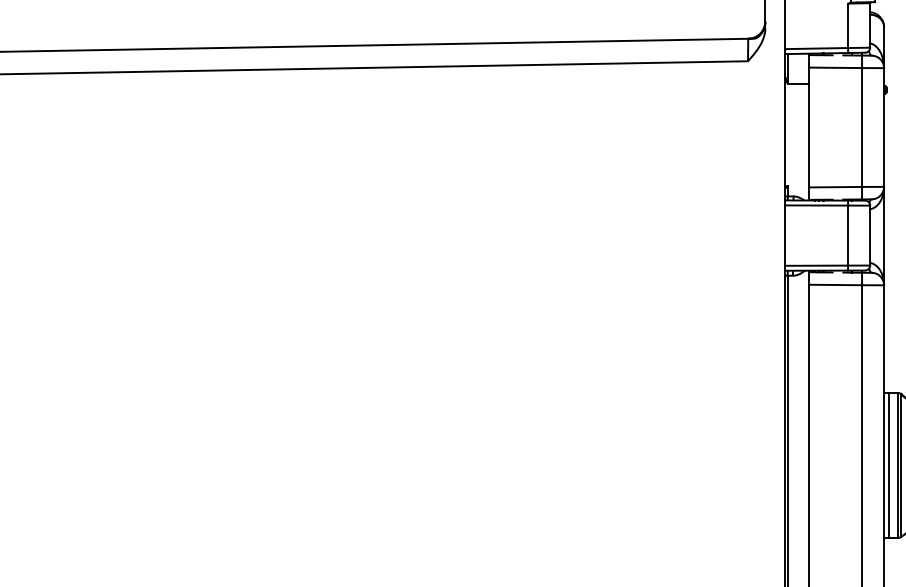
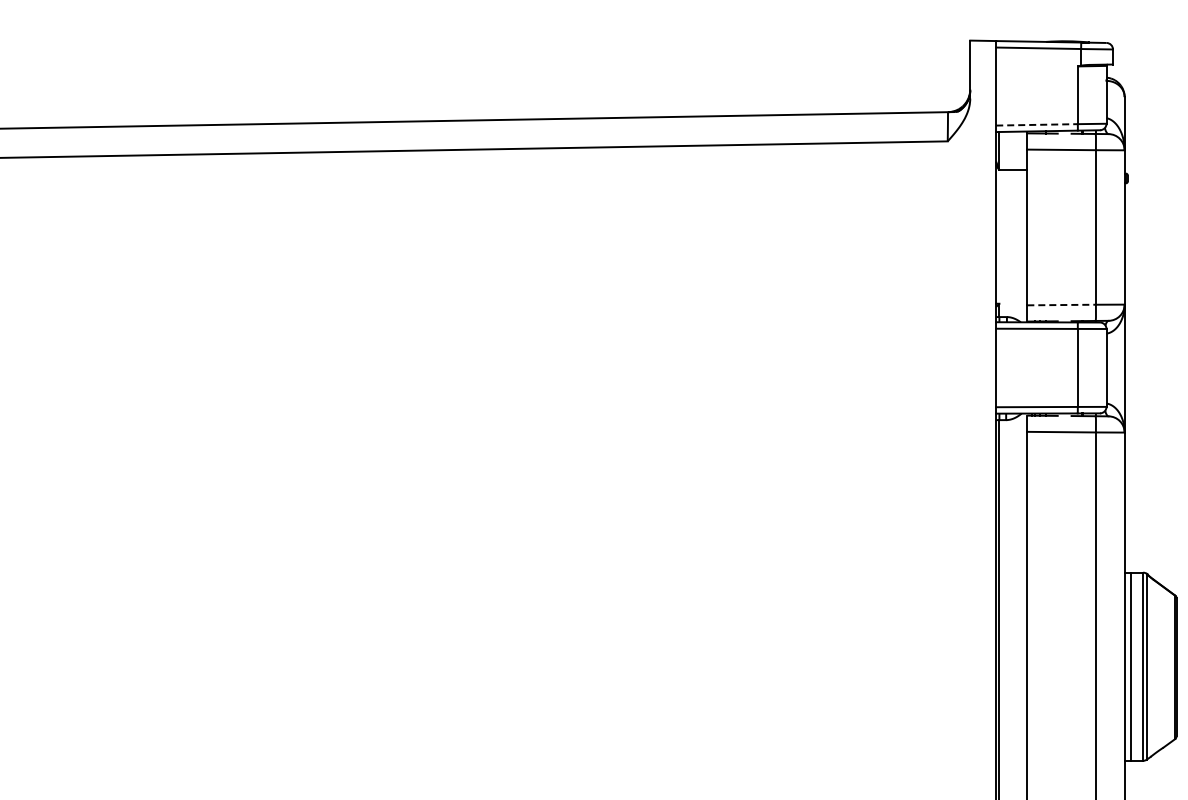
line: (817, 48) -> (1037, 124), solid -> dashed
line: (836, 187) -> (1062, 305), solid -> dashed

